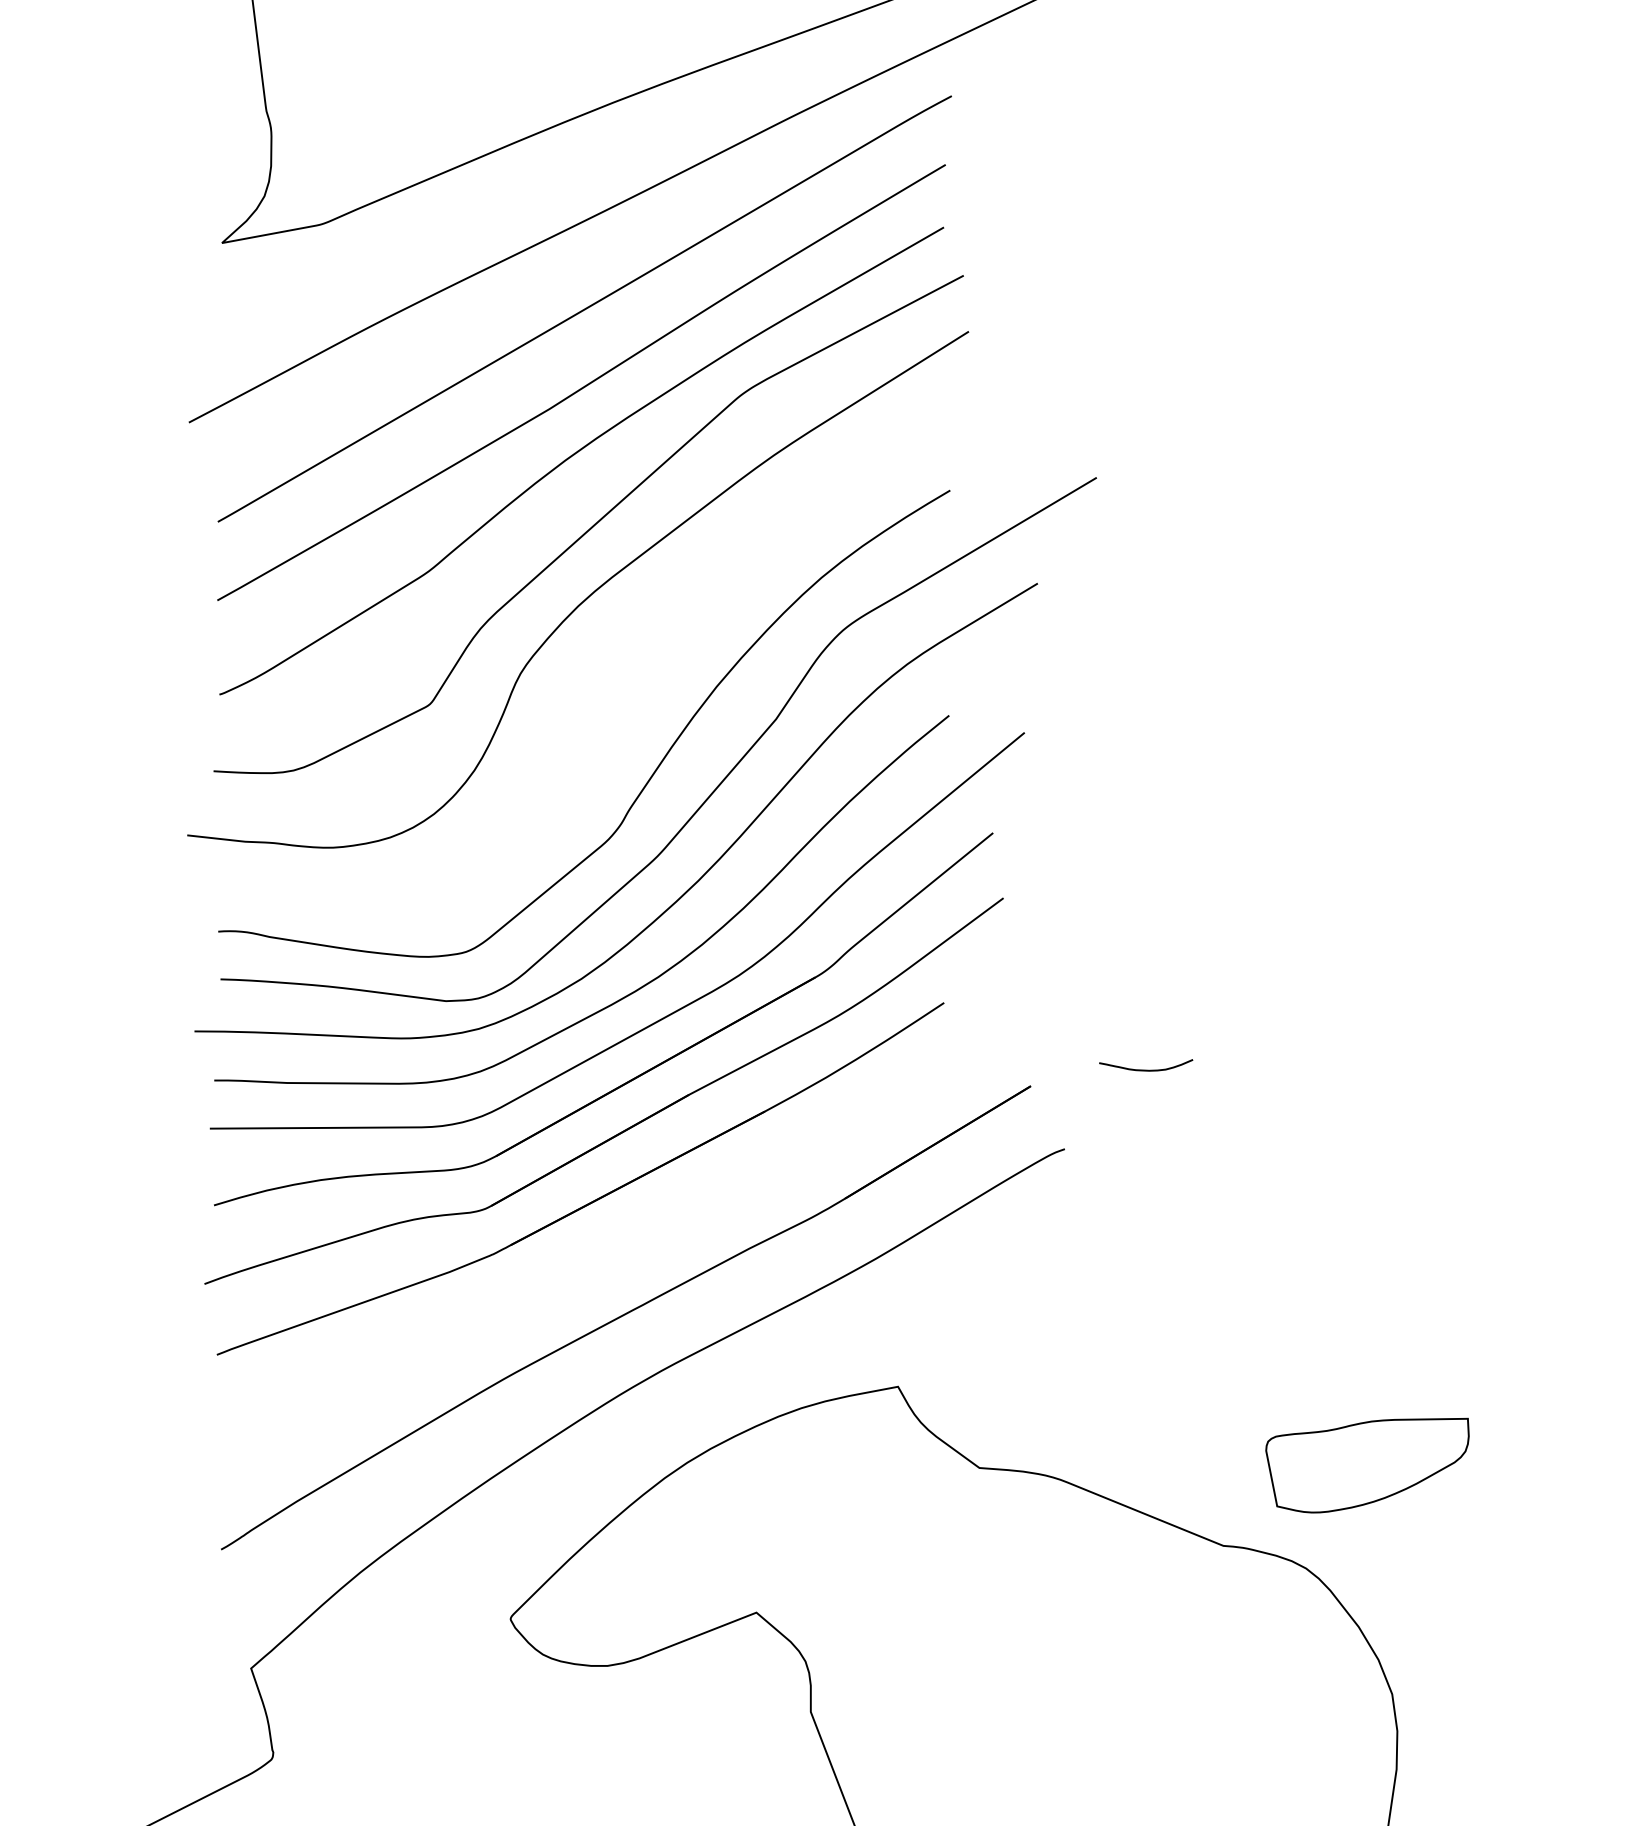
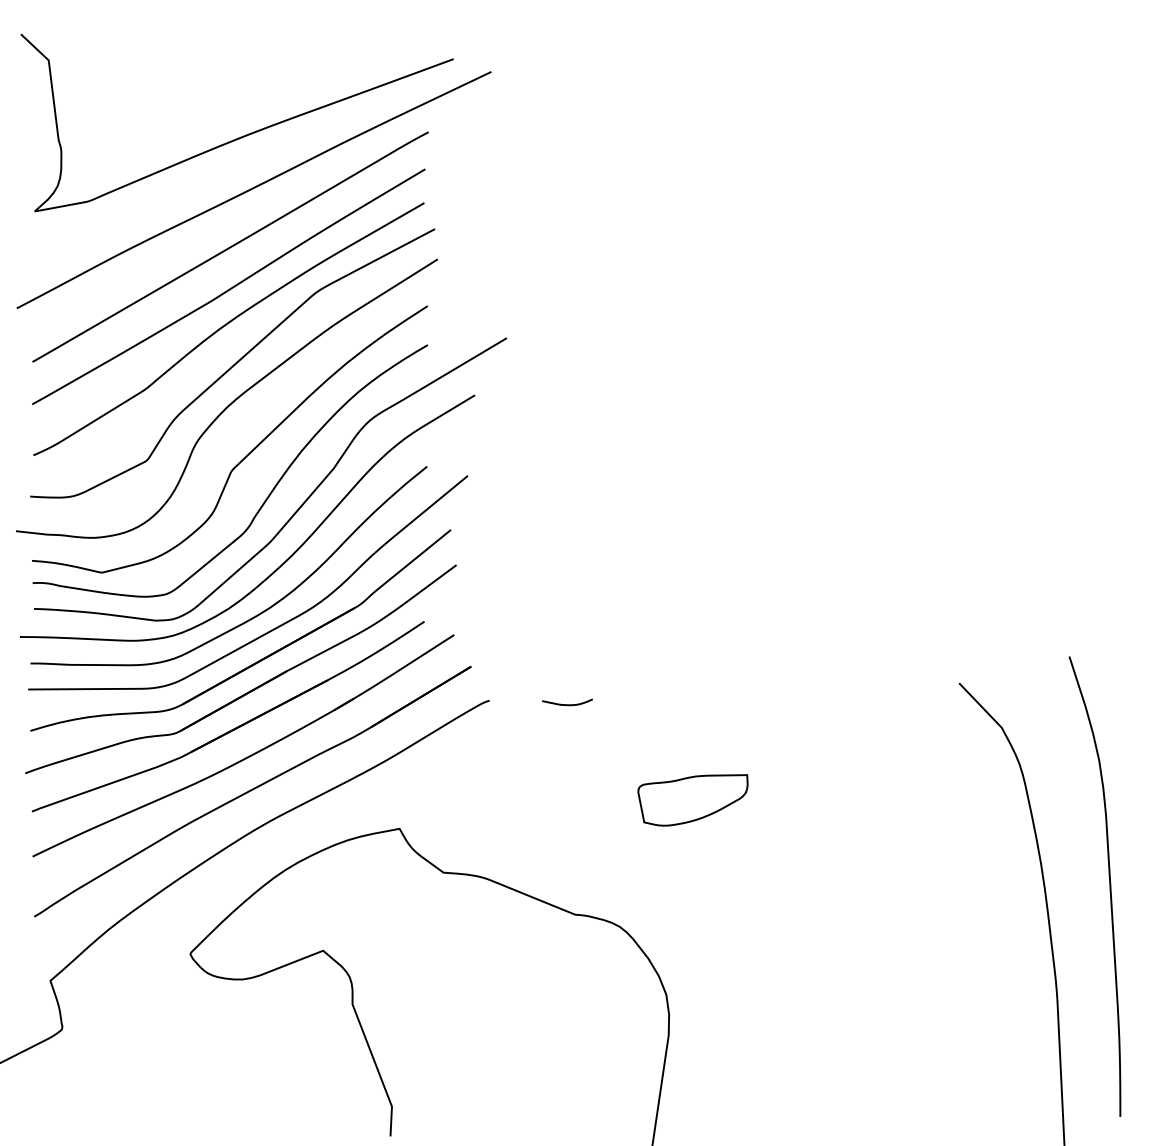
curve: (614, 695) -> (246, 455), added
curve: (1146, 1069) -> (567, 704), moved
part: (619, 1250) -> (249, 755), added
part: (1366, 1465) -> (692, 800), moved

